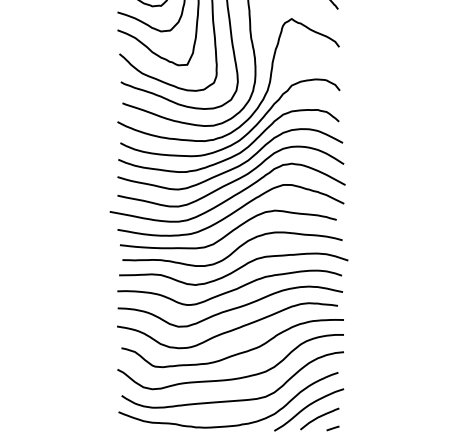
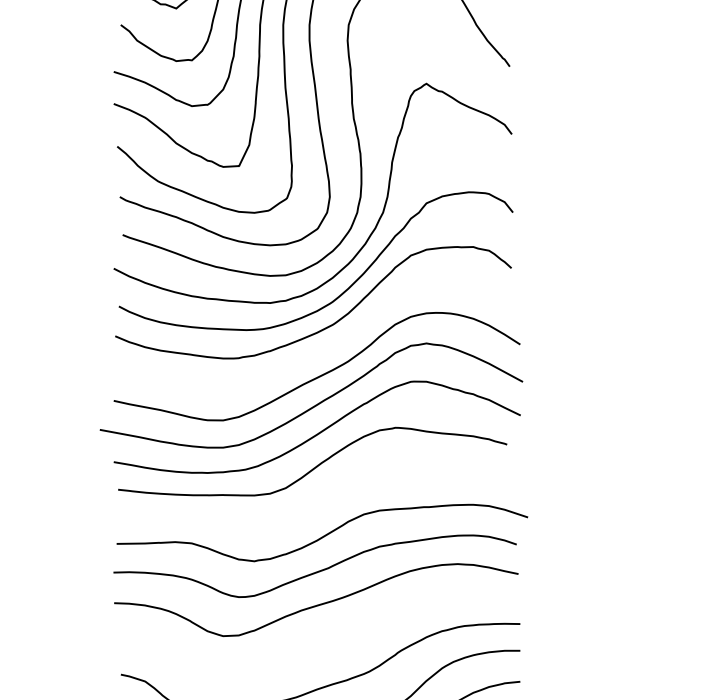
curve: (233, 167) -> (321, 350), removed
curve: (233, 250) -> (321, 499), removed
curve: (228, 330) -> (312, 642), removed

